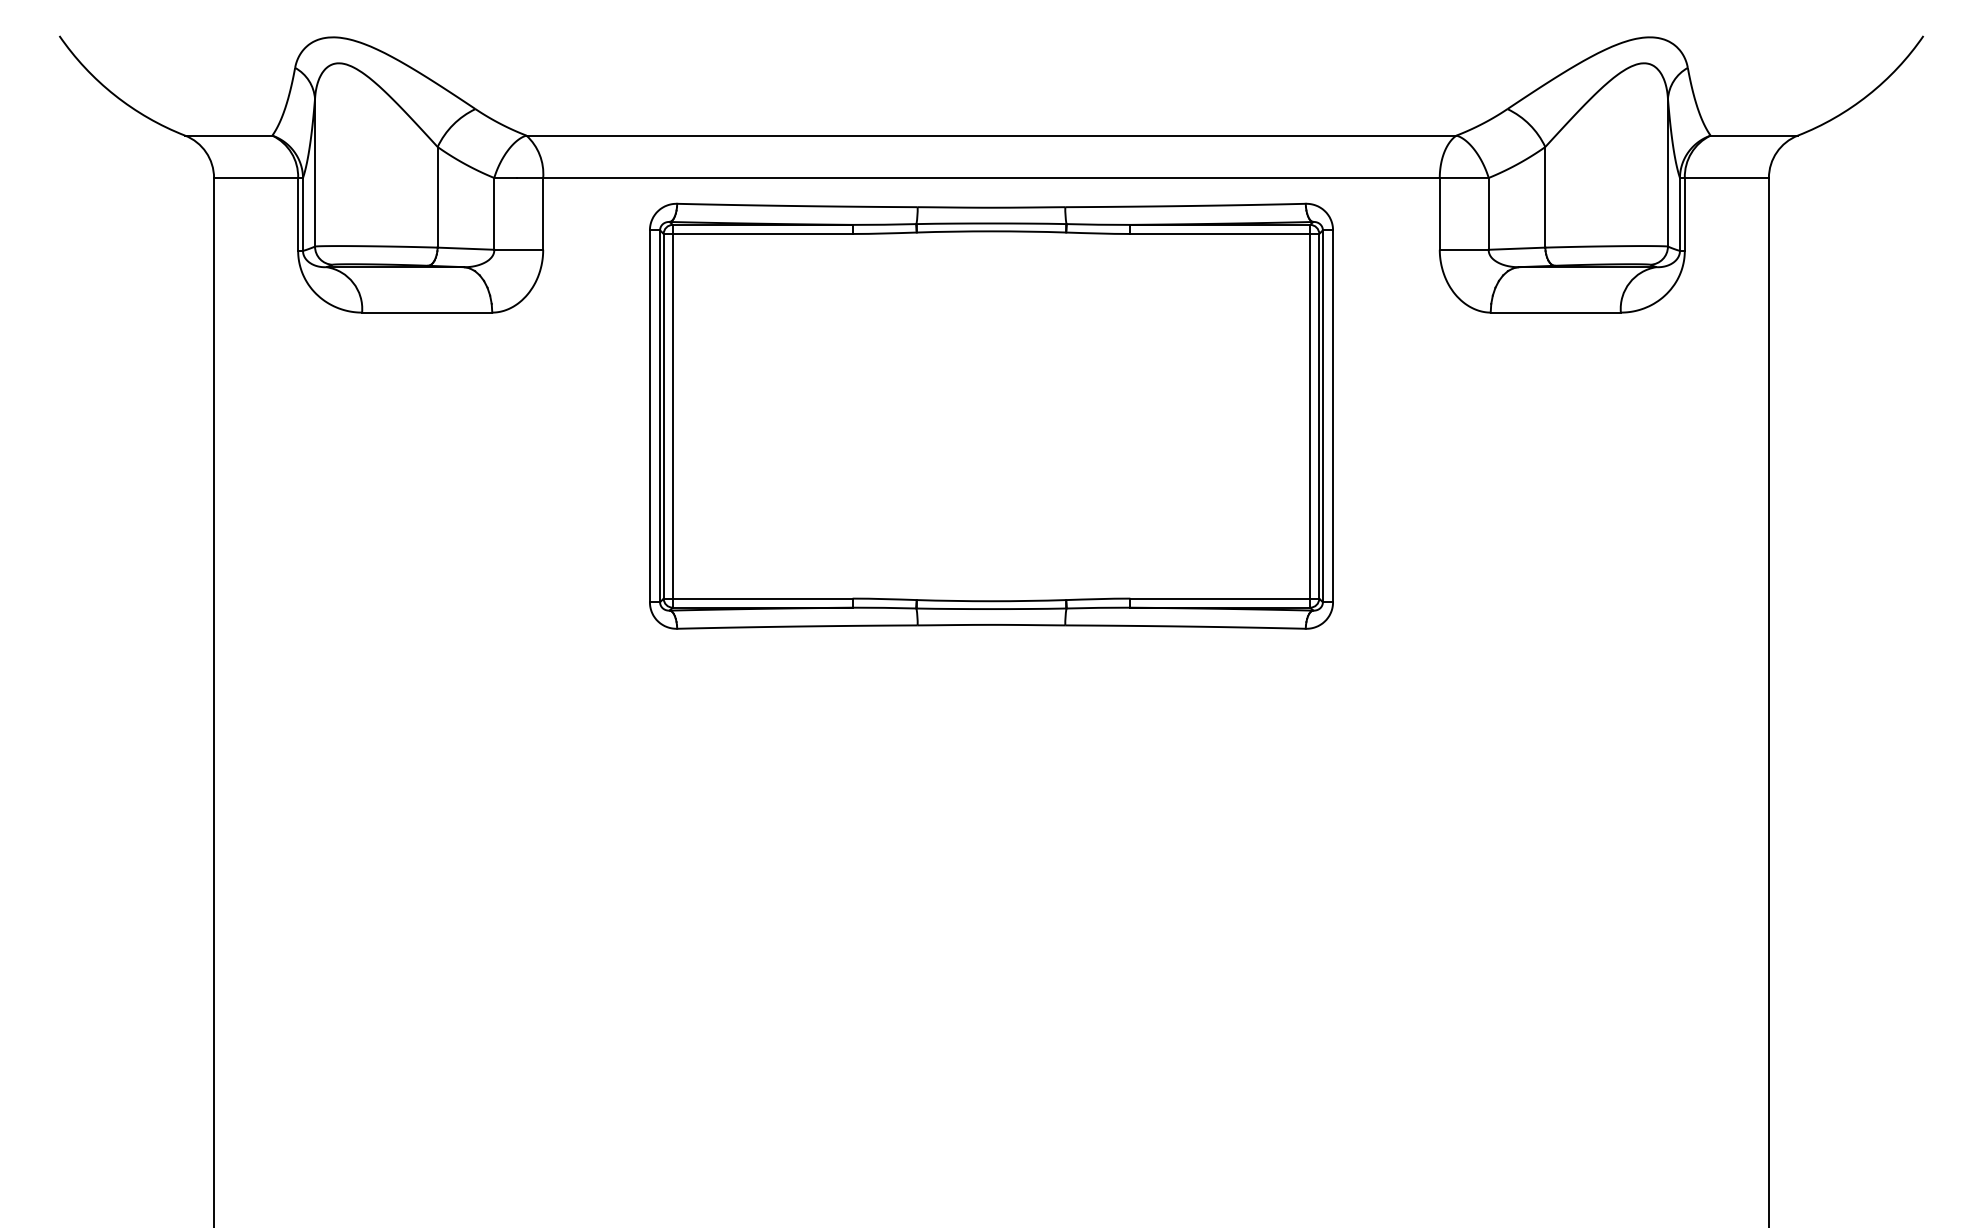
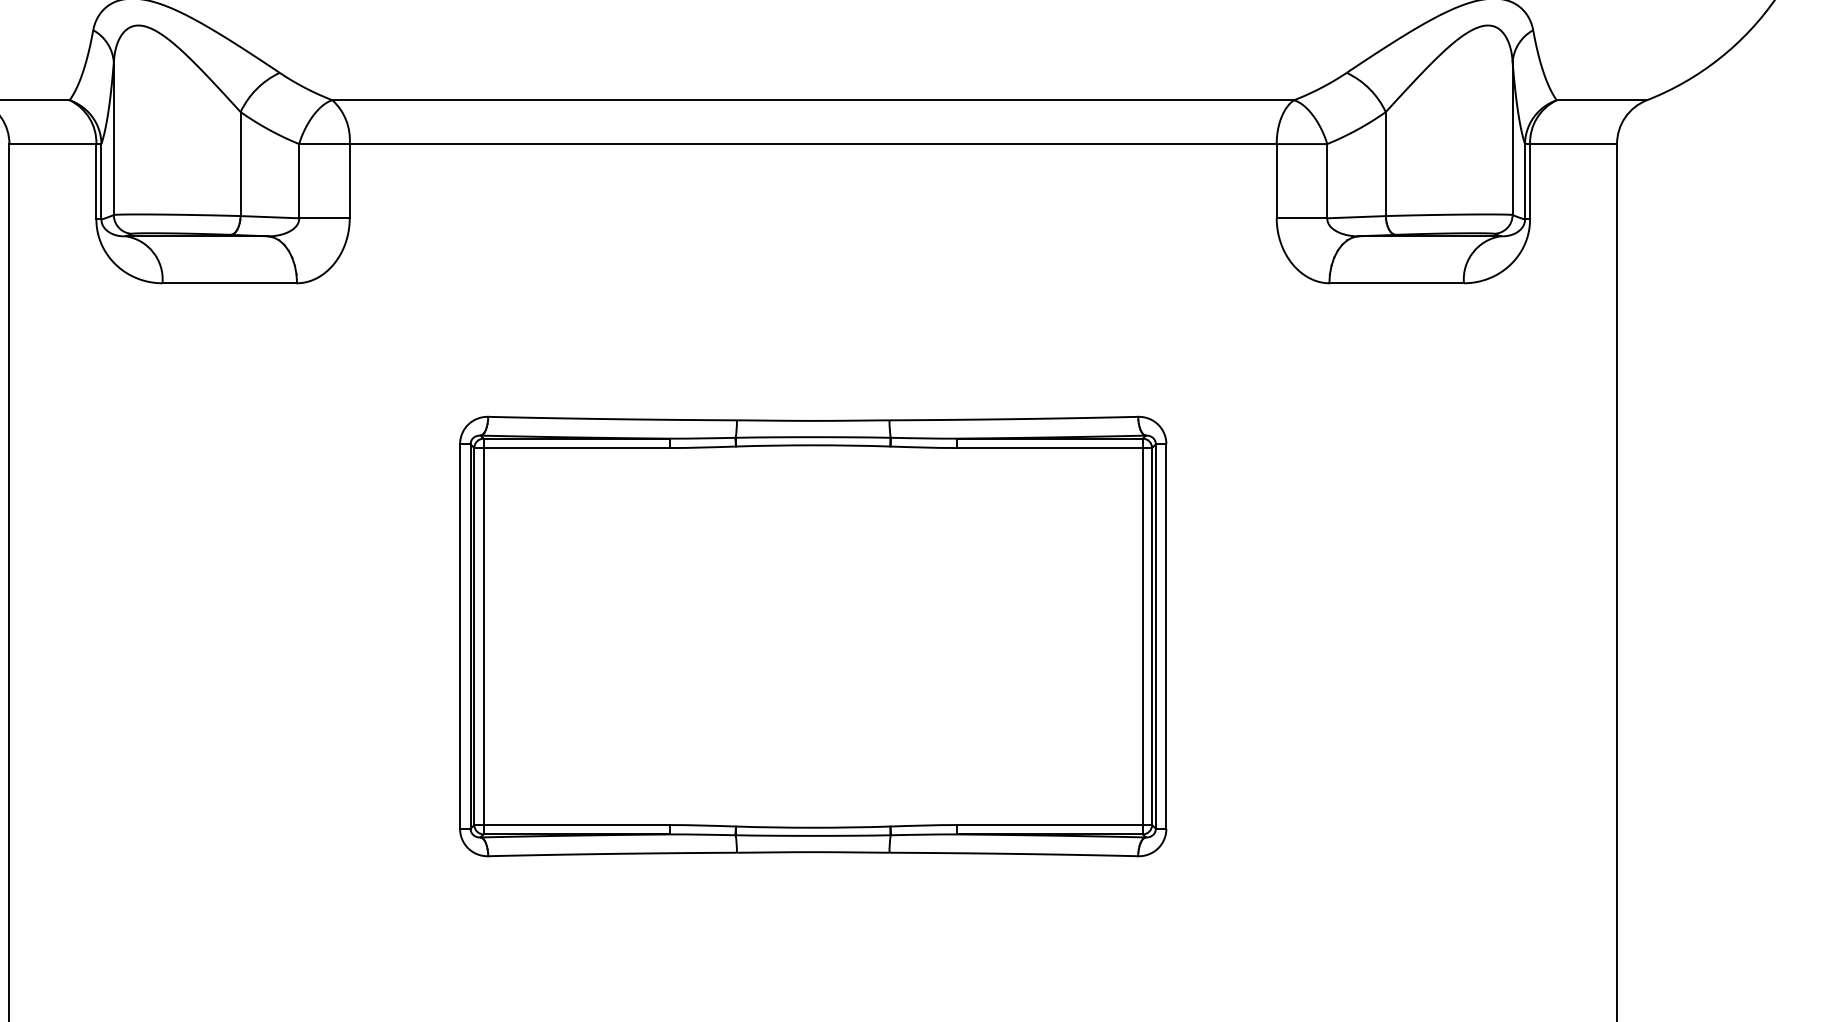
part: (991, 415) -> (813, 635), moved

